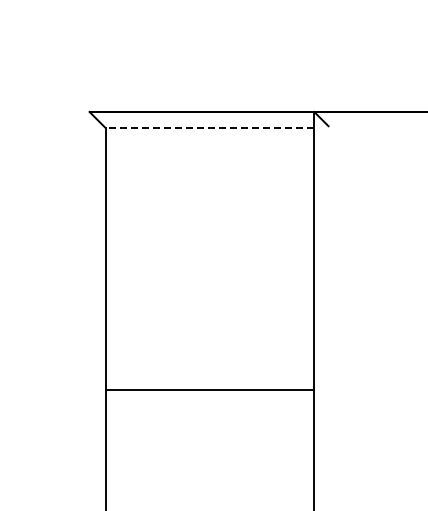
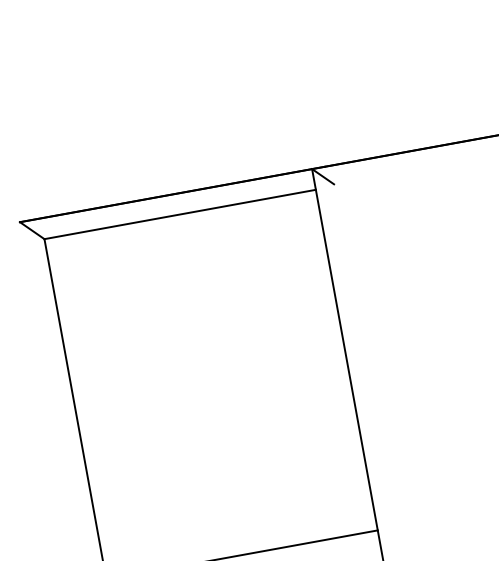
line: (209, 127) -> (179, 214), dashed -> solid

